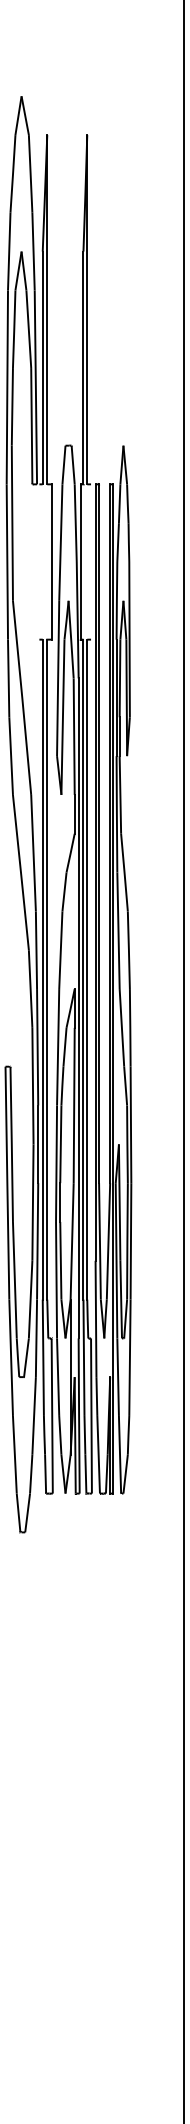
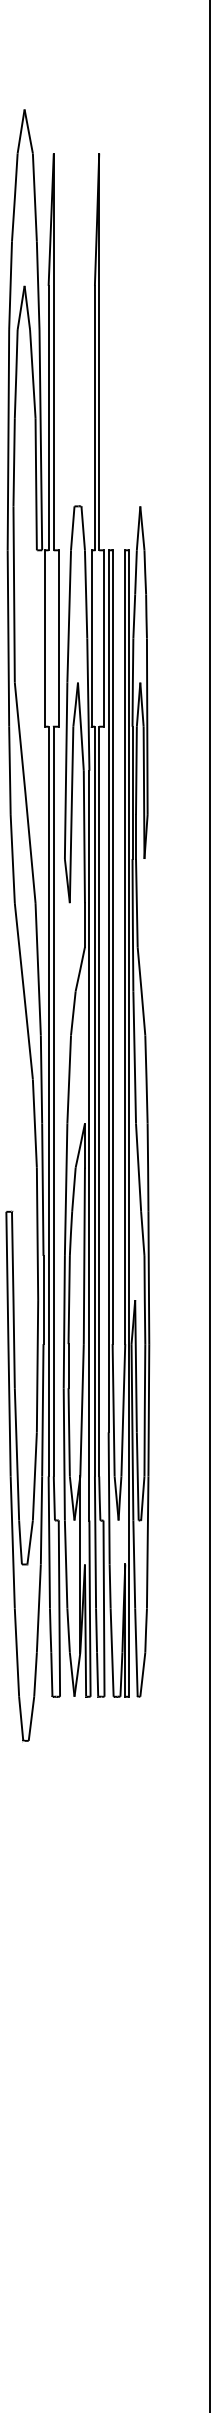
line: (39, 561) -> (44, 638), added
line: (91, 561) -> (103, 638), added

